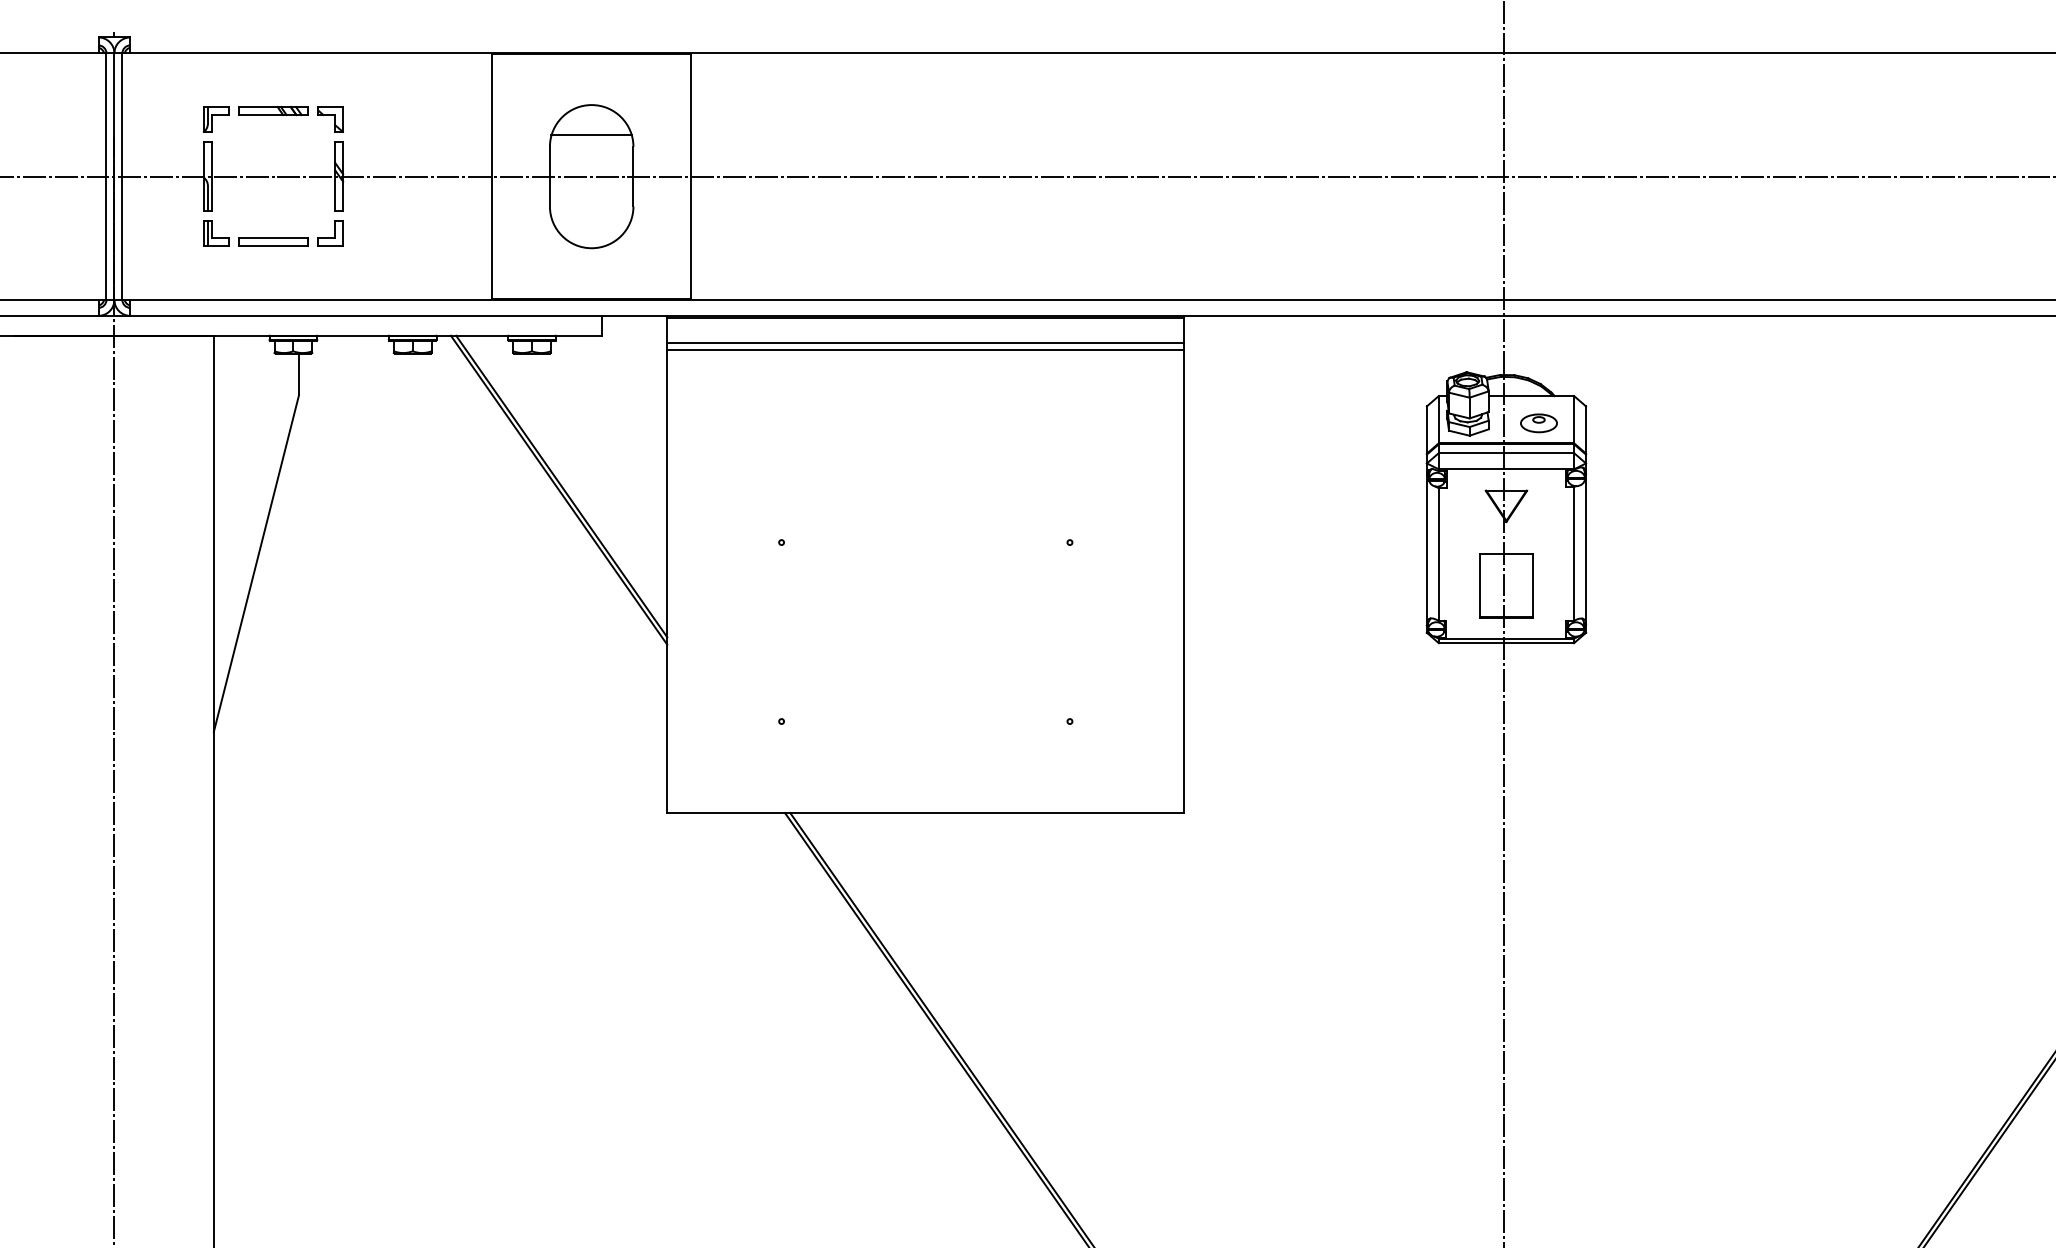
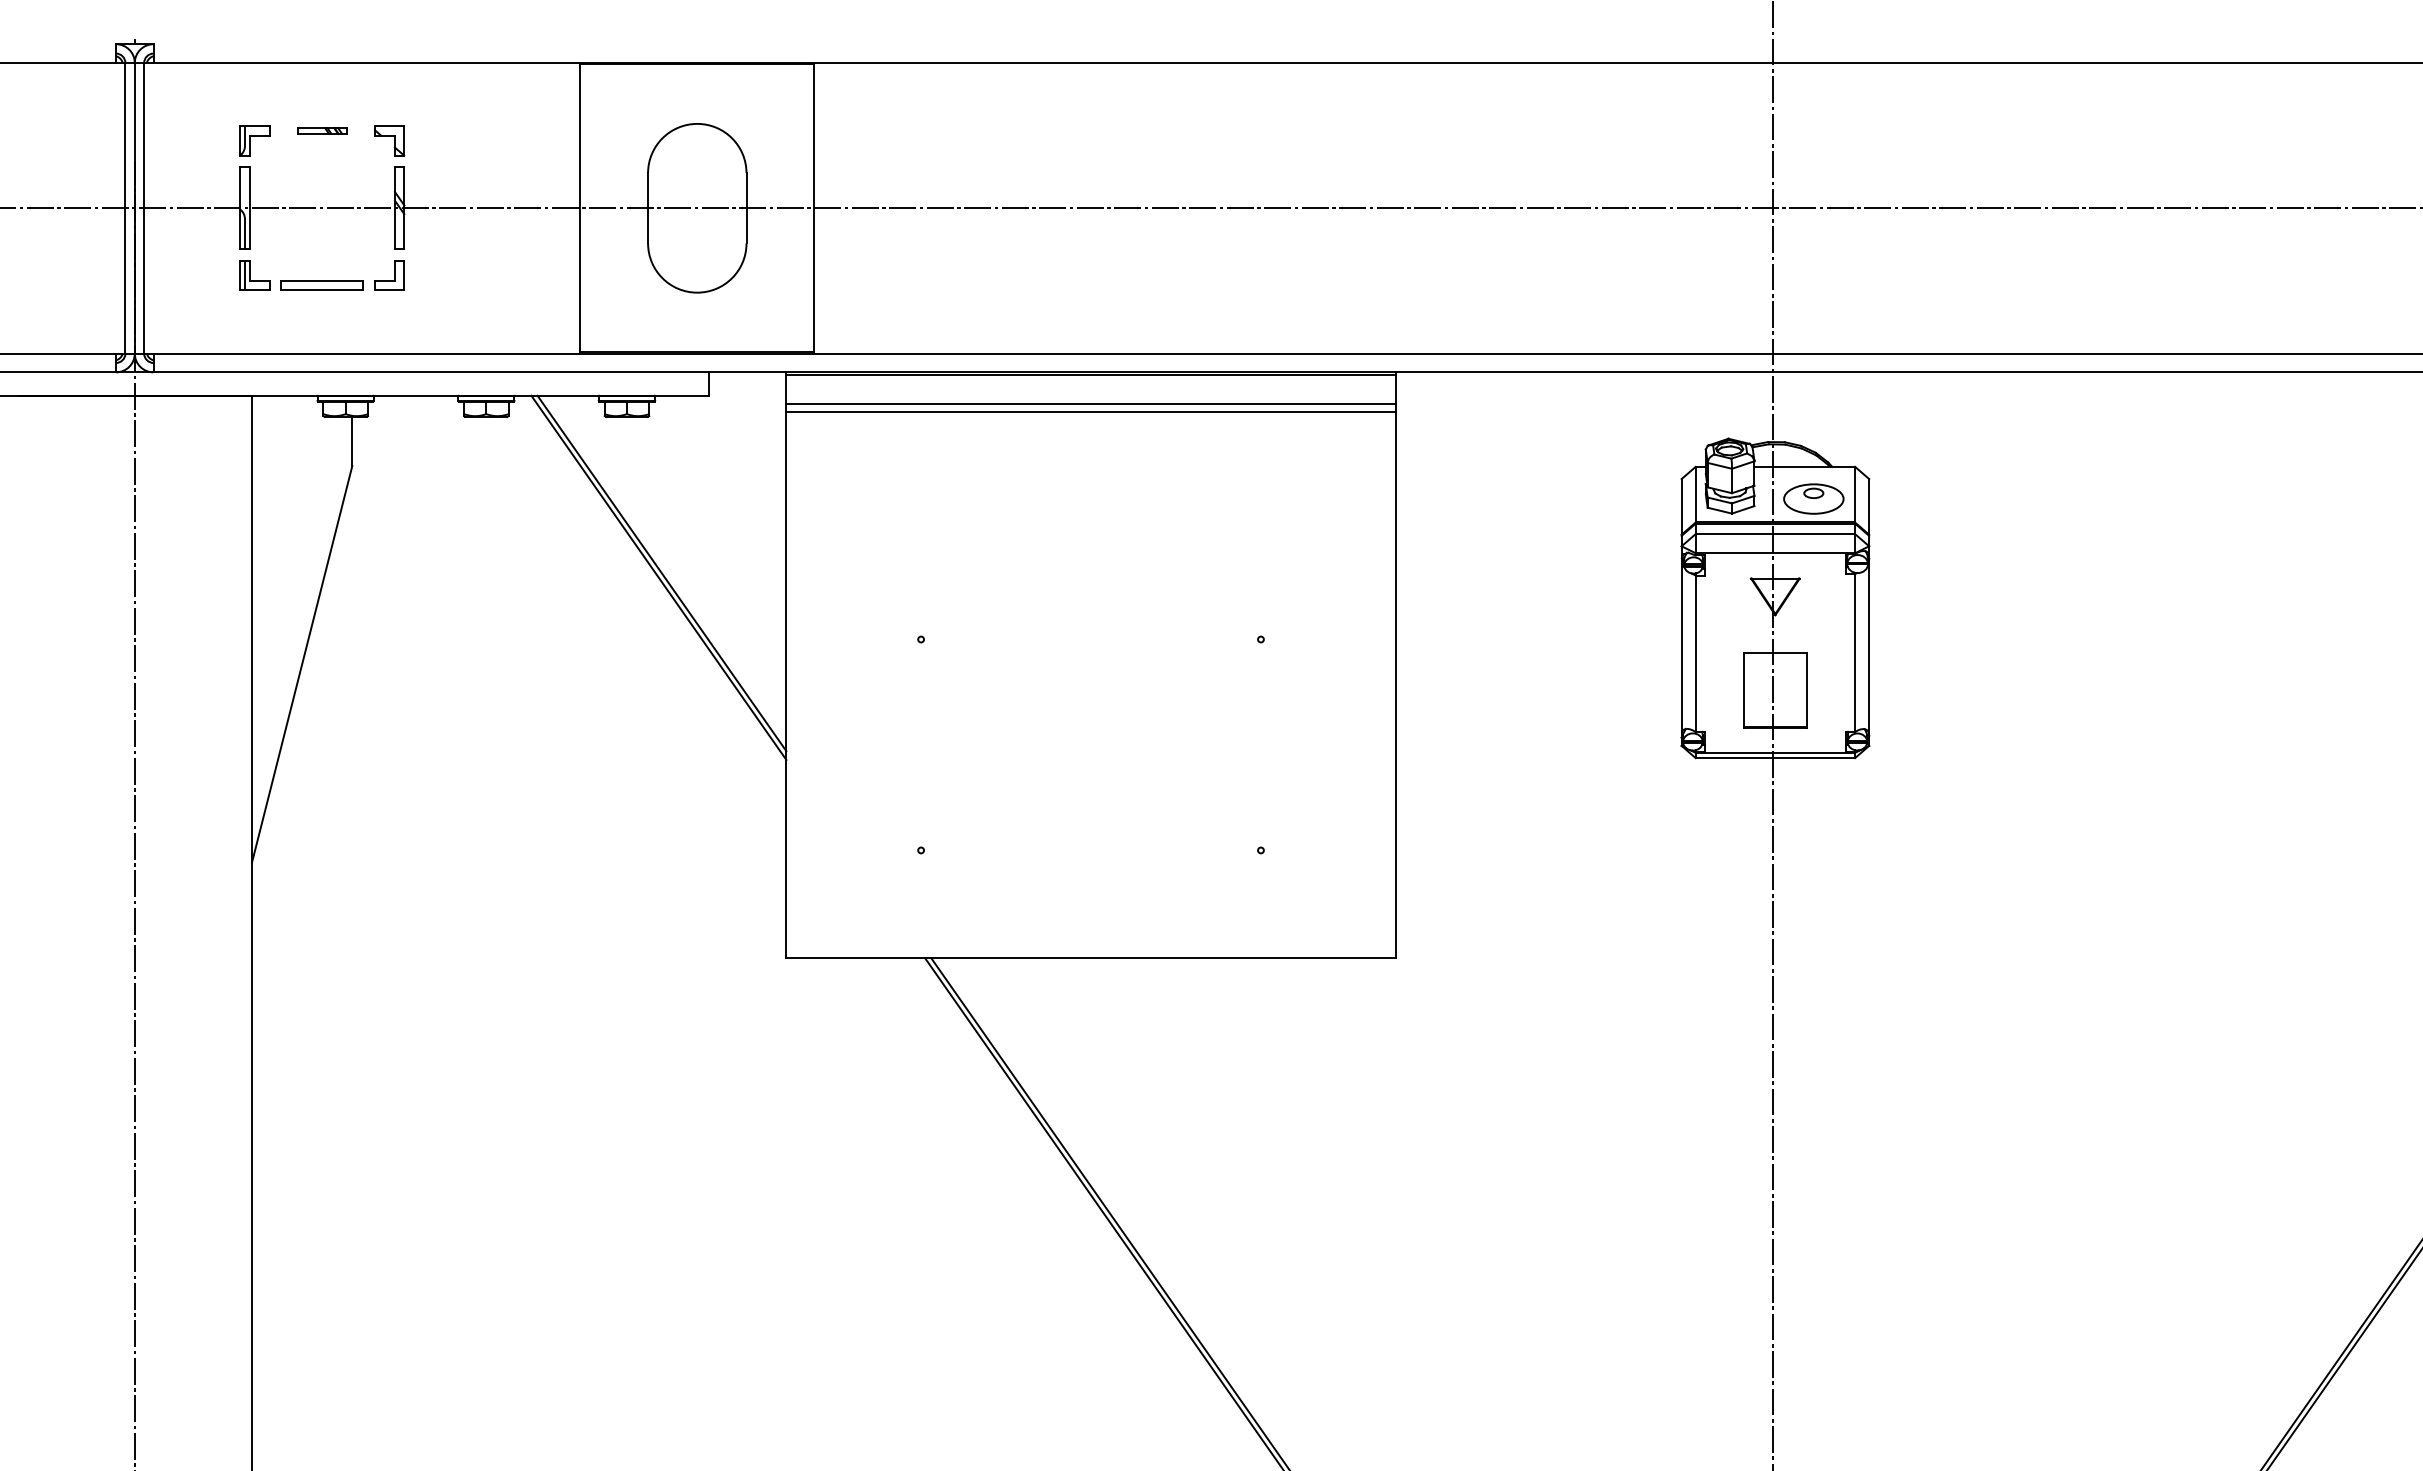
part: (272, 110) -> (321, 130), size x0.6
line: (591, 135) -> (696, 159), removed
part: (1538, 422) -> (1813, 498), size x1.4

